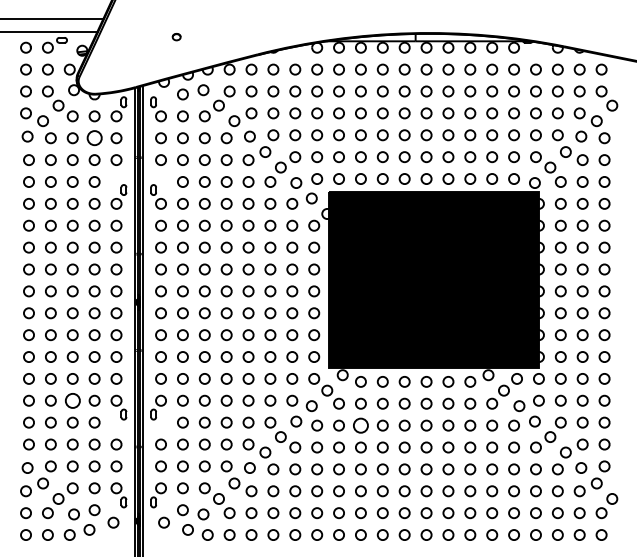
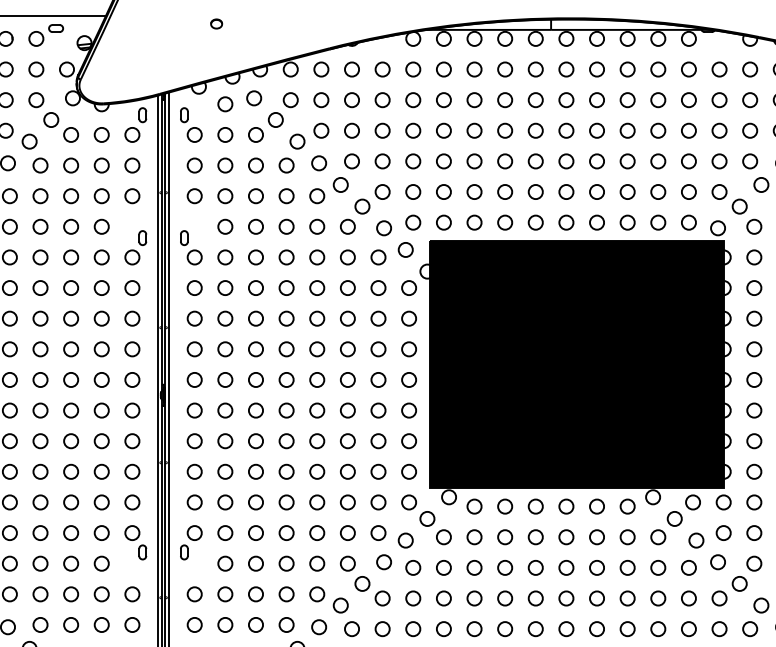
circle: (94, 138) -> (101, 165), size x0.71
circle: (72, 400) -> (70, 532), size x0.71
circle: (360, 425) -> (473, 567), size x0.71

